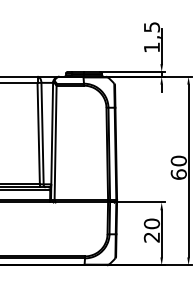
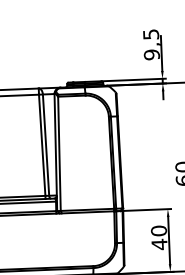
text: (151, 47) -> (151, 54), 1,5 -> 9,5
text: (151, 237) -> (159, 244), 20 -> 40

